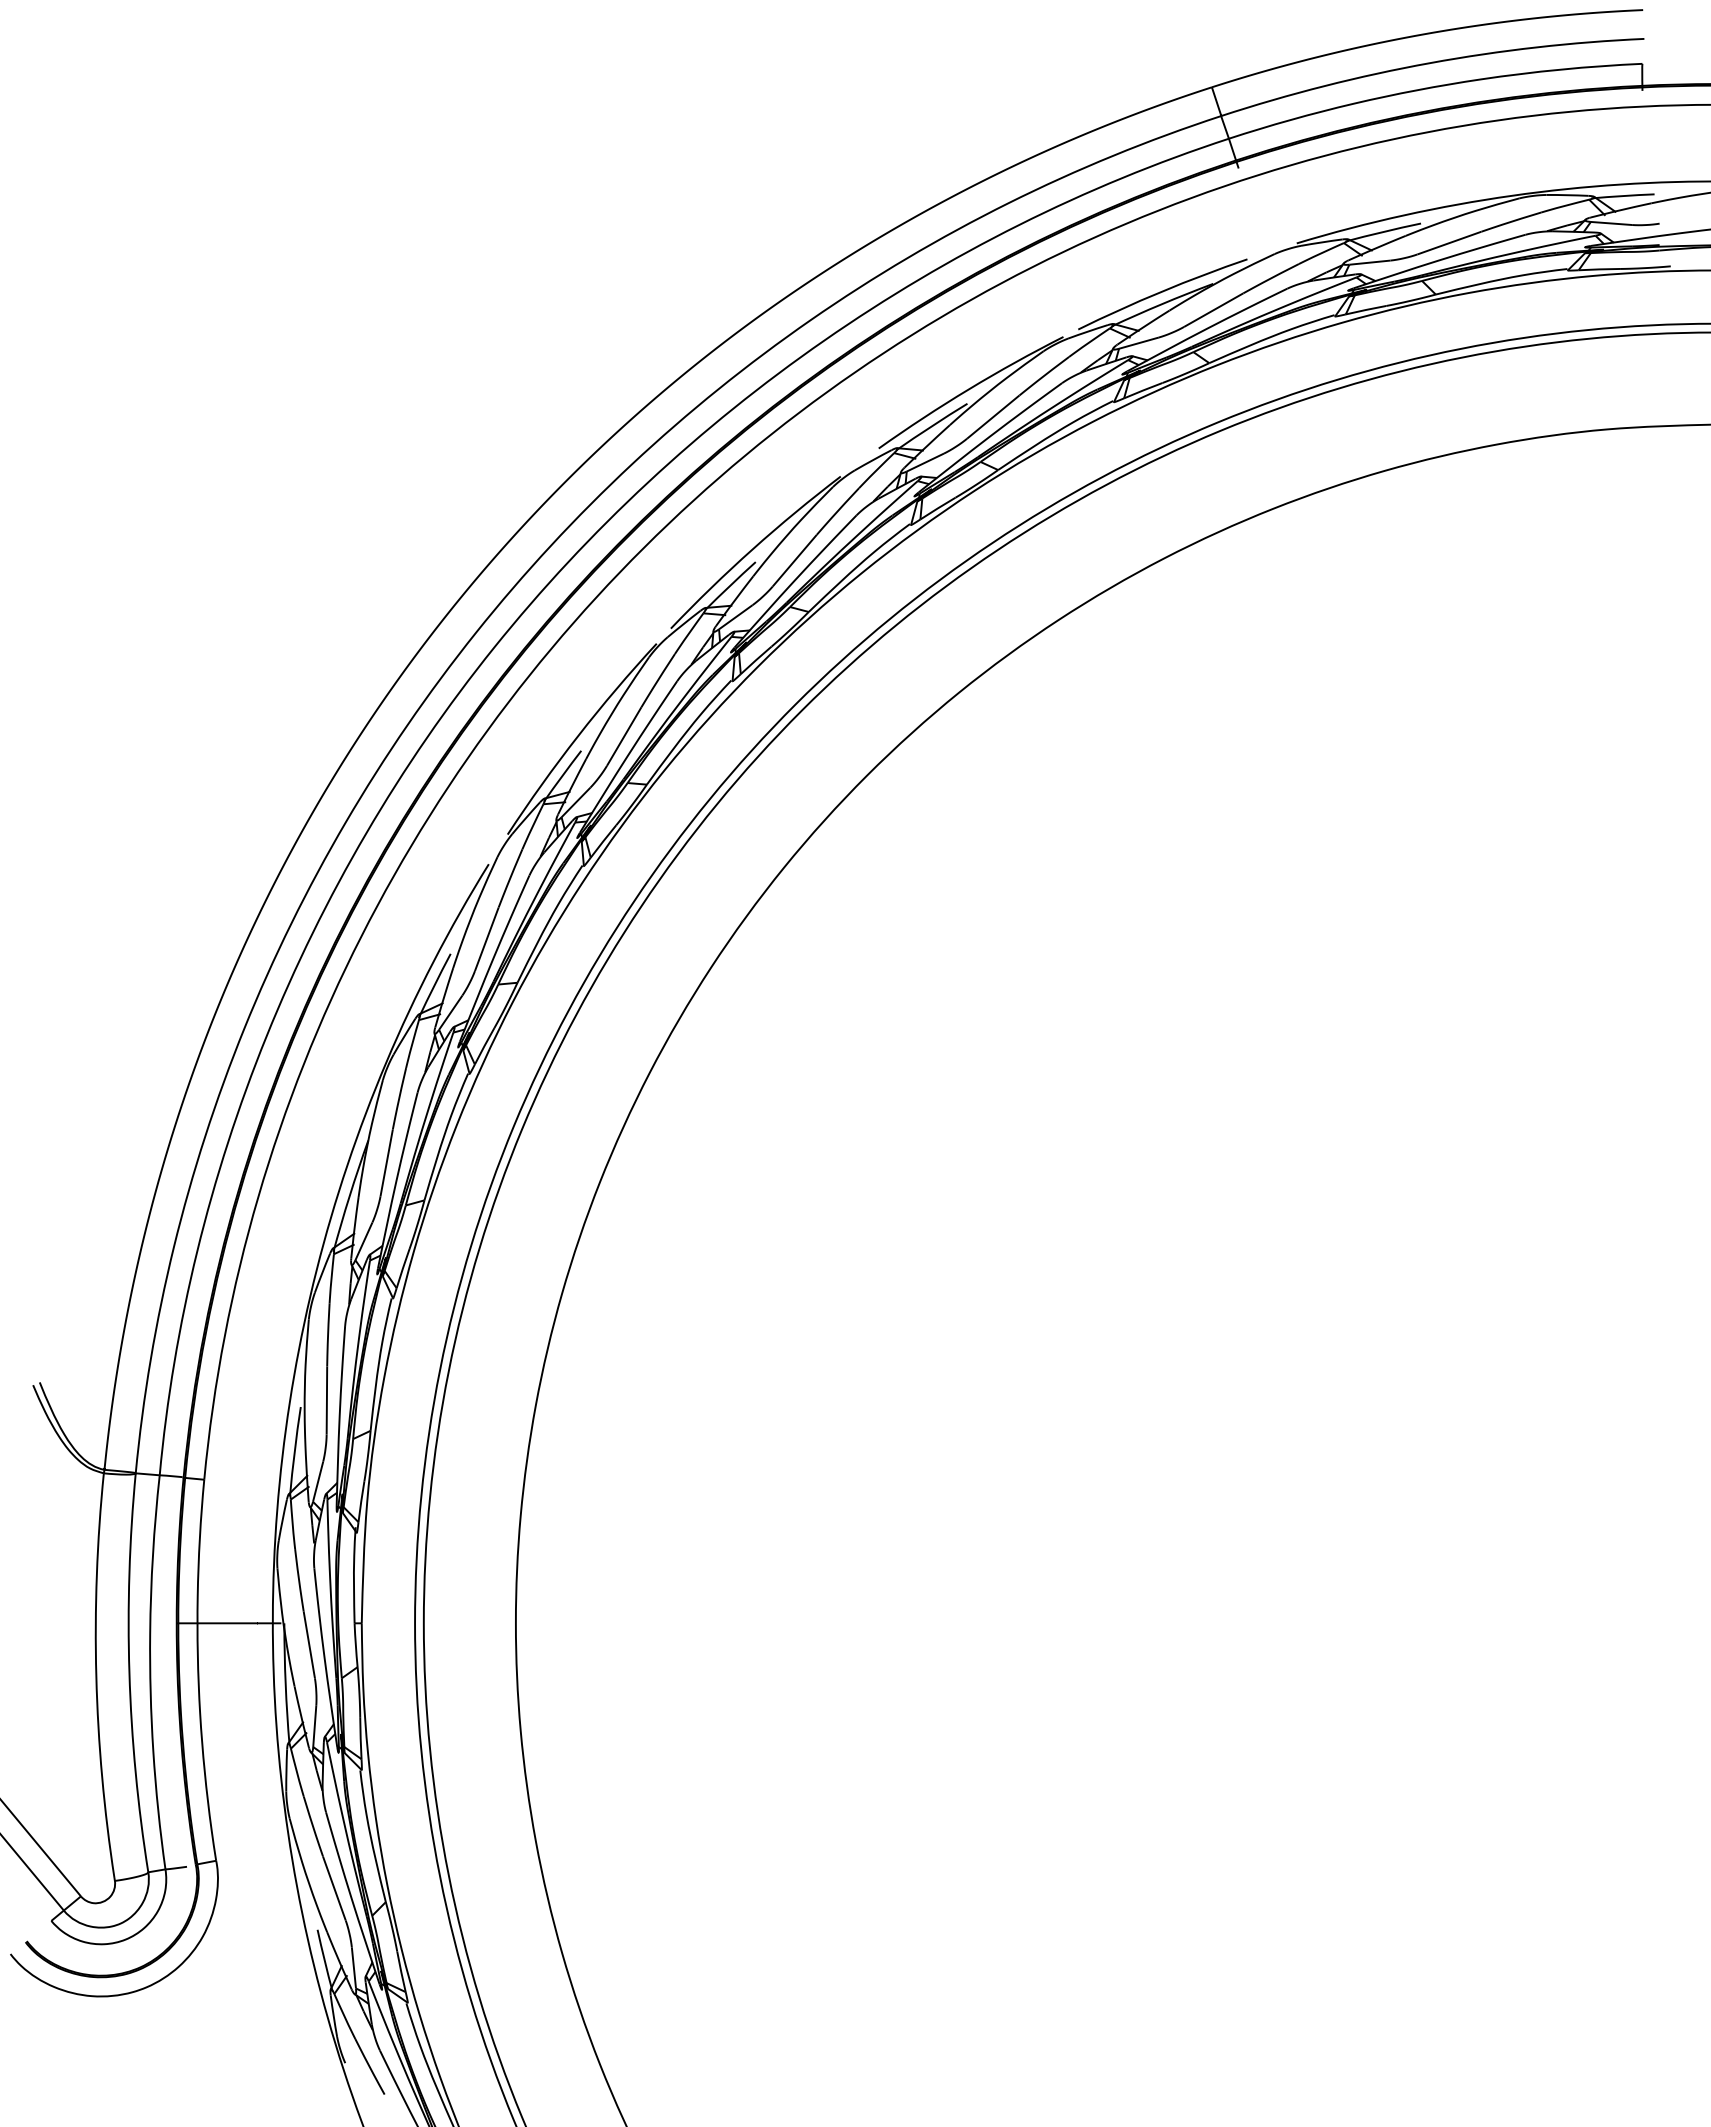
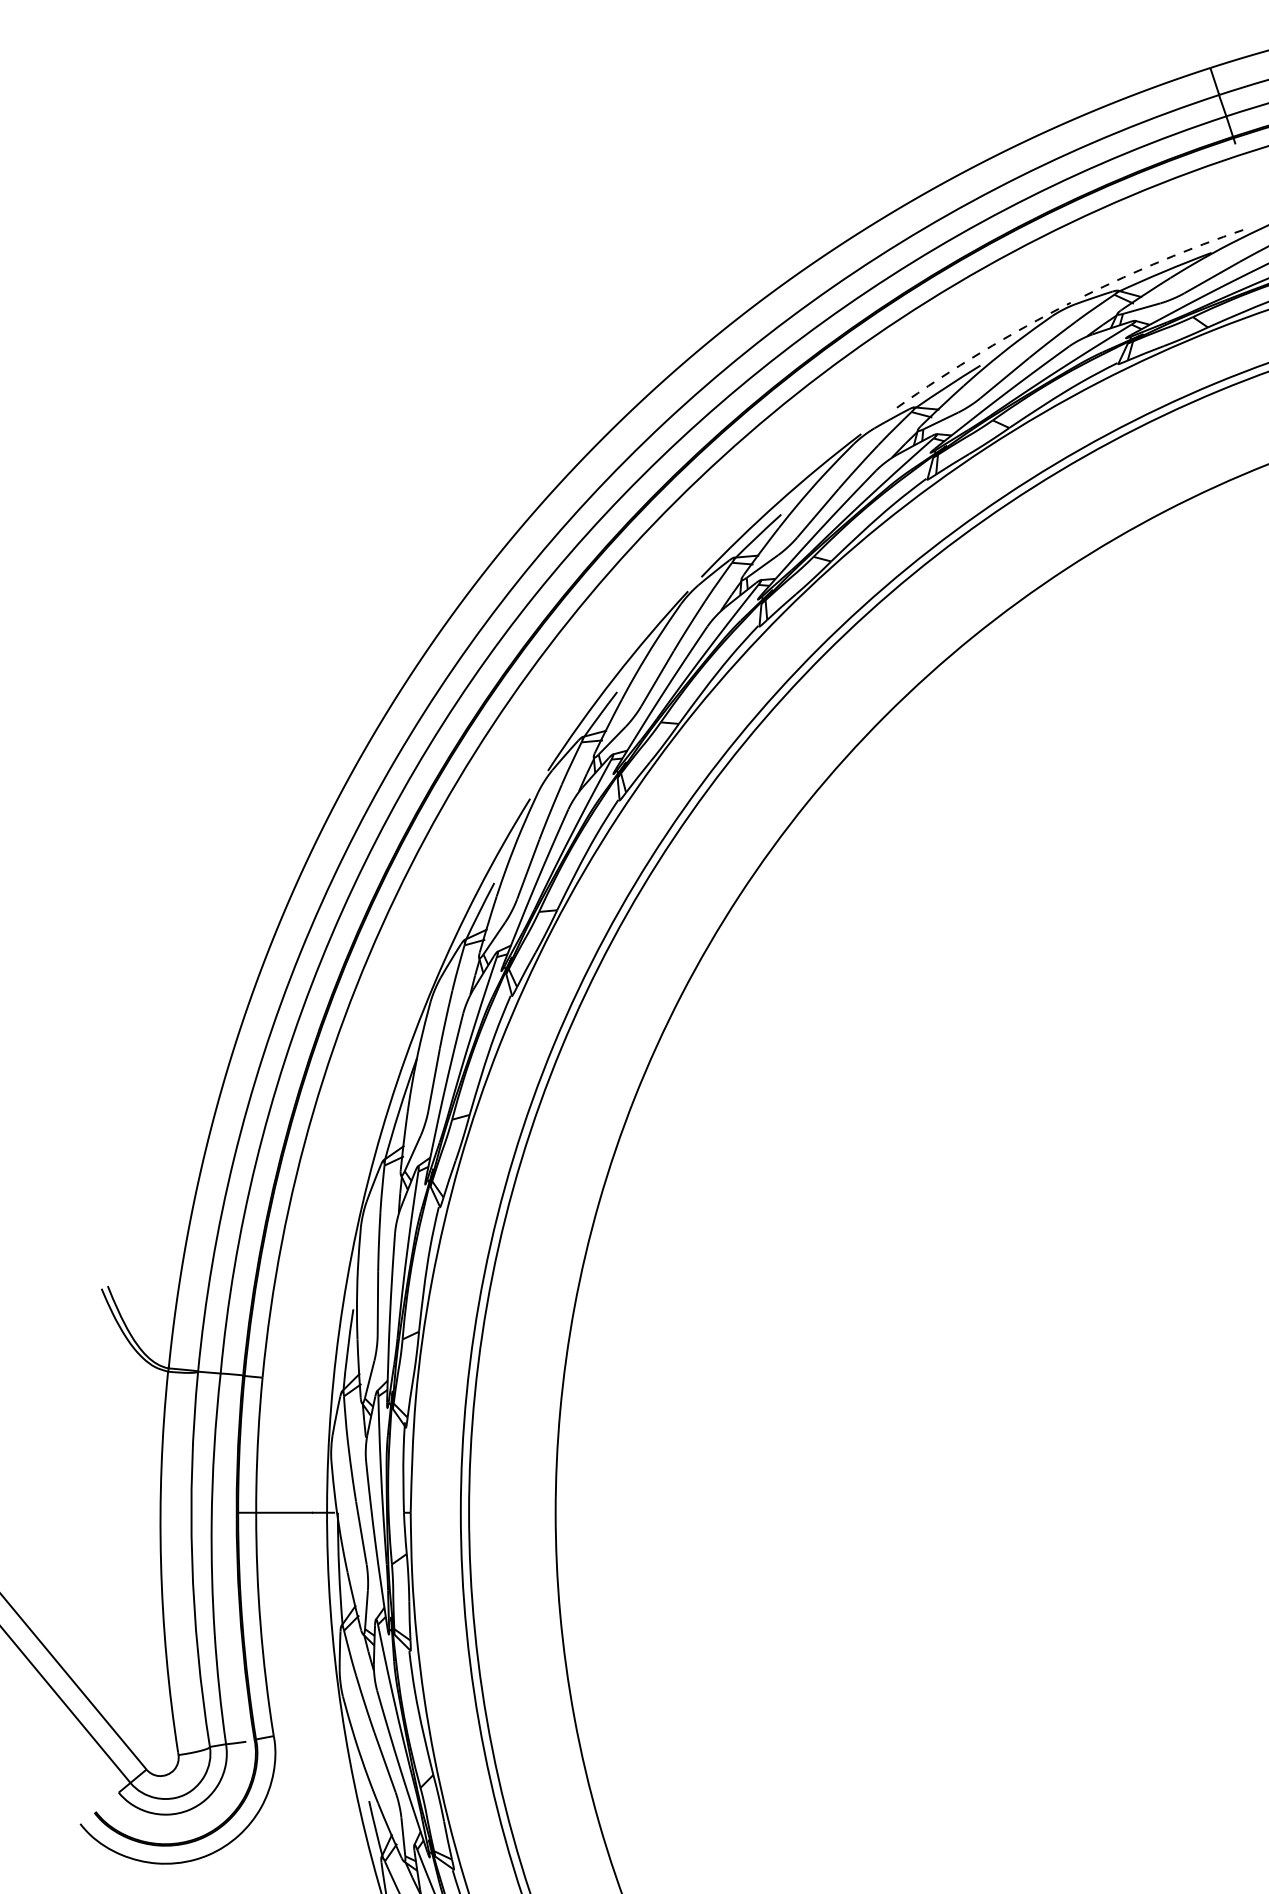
arc: (1161, 291) -> (1162, 260), solid -> dashed
arc: (969, 389) -> (982, 352), solid -> dashed

